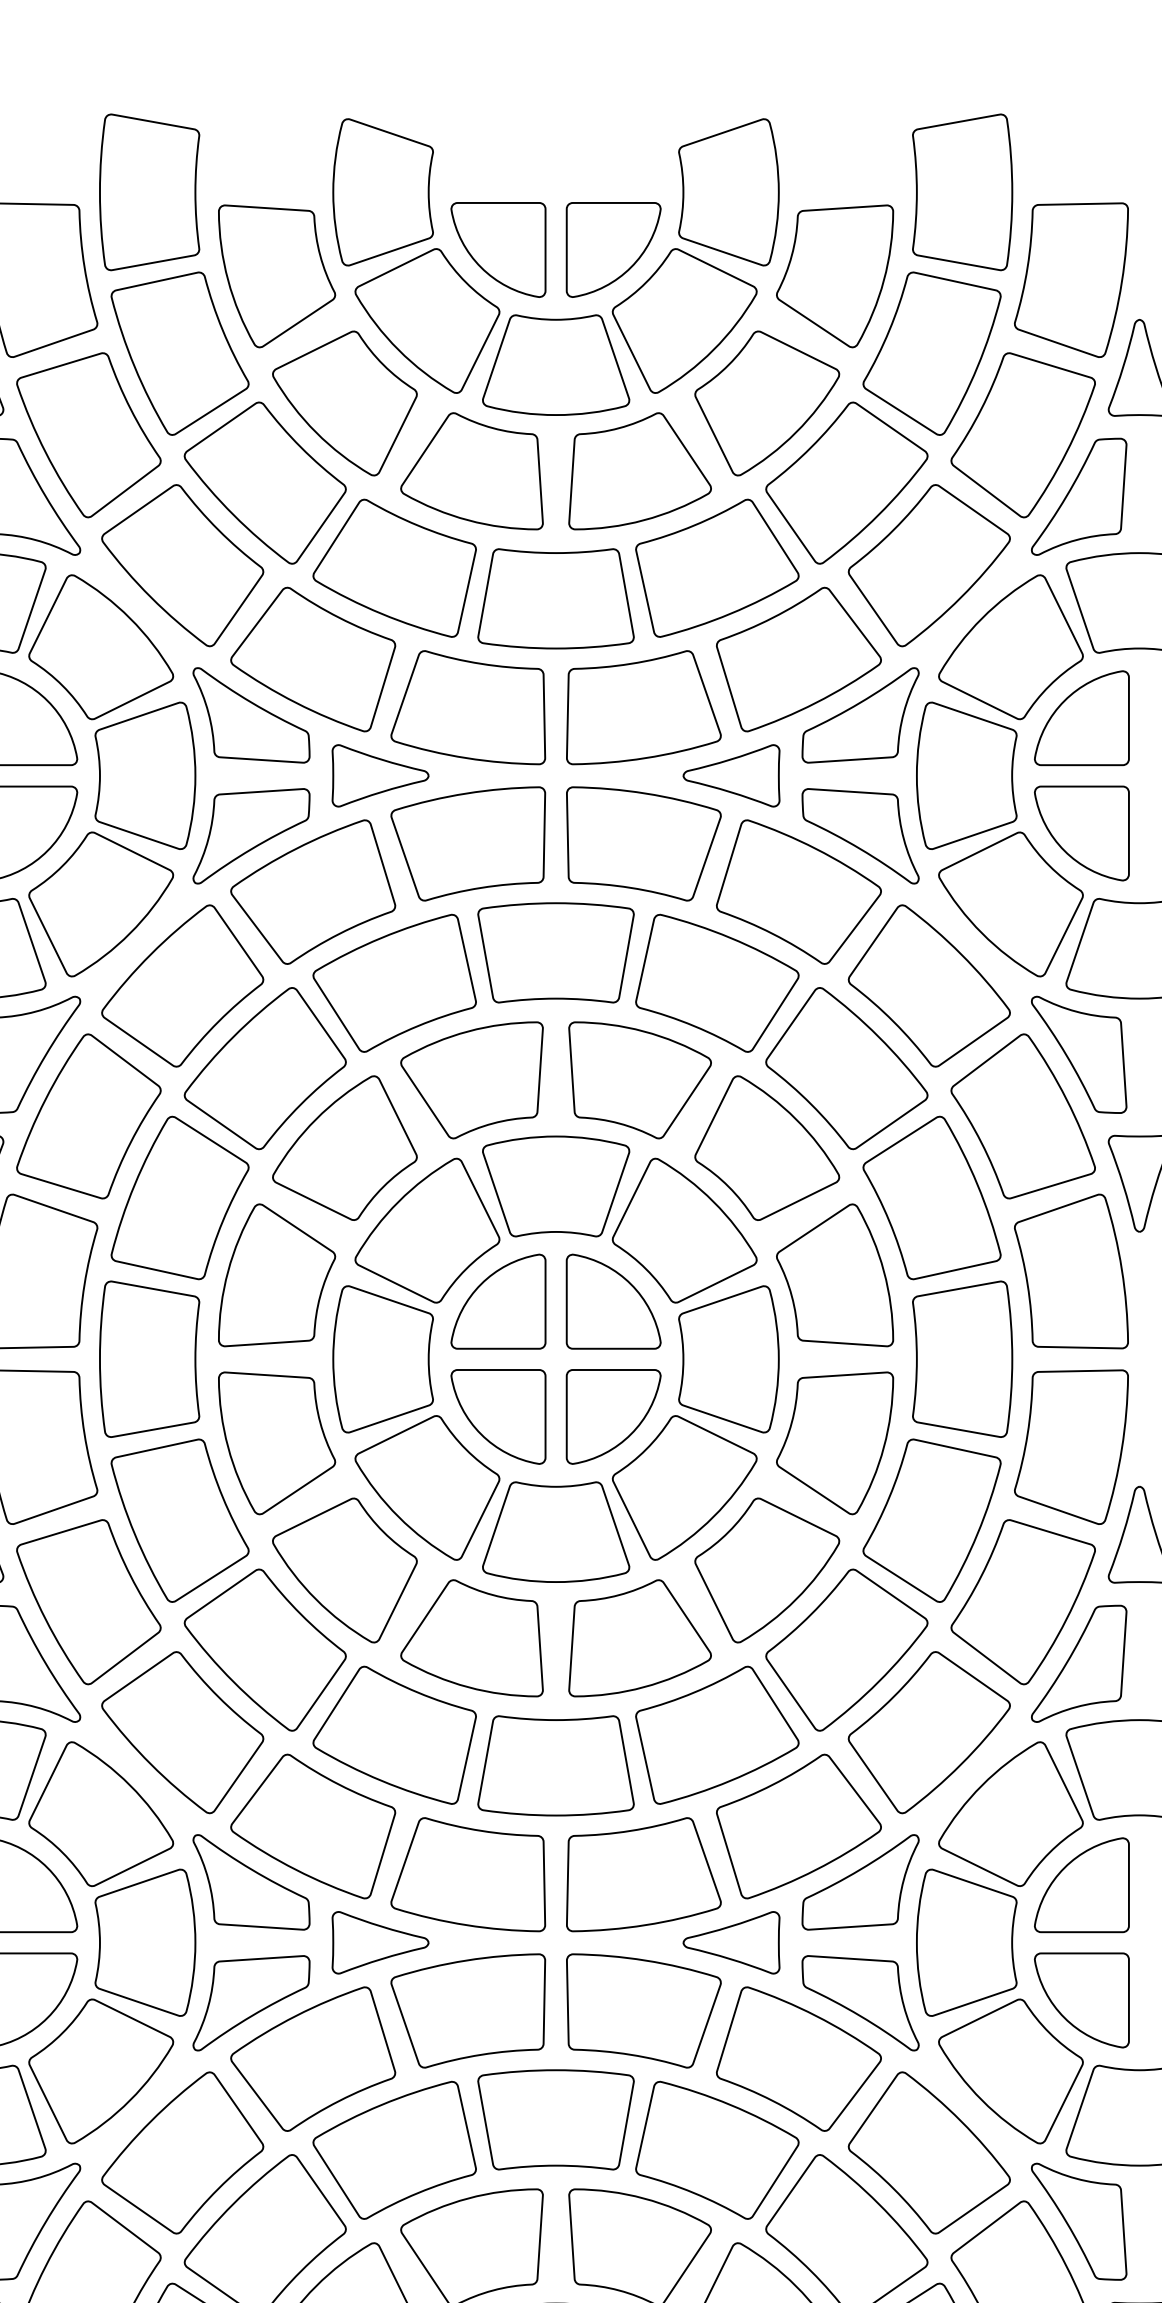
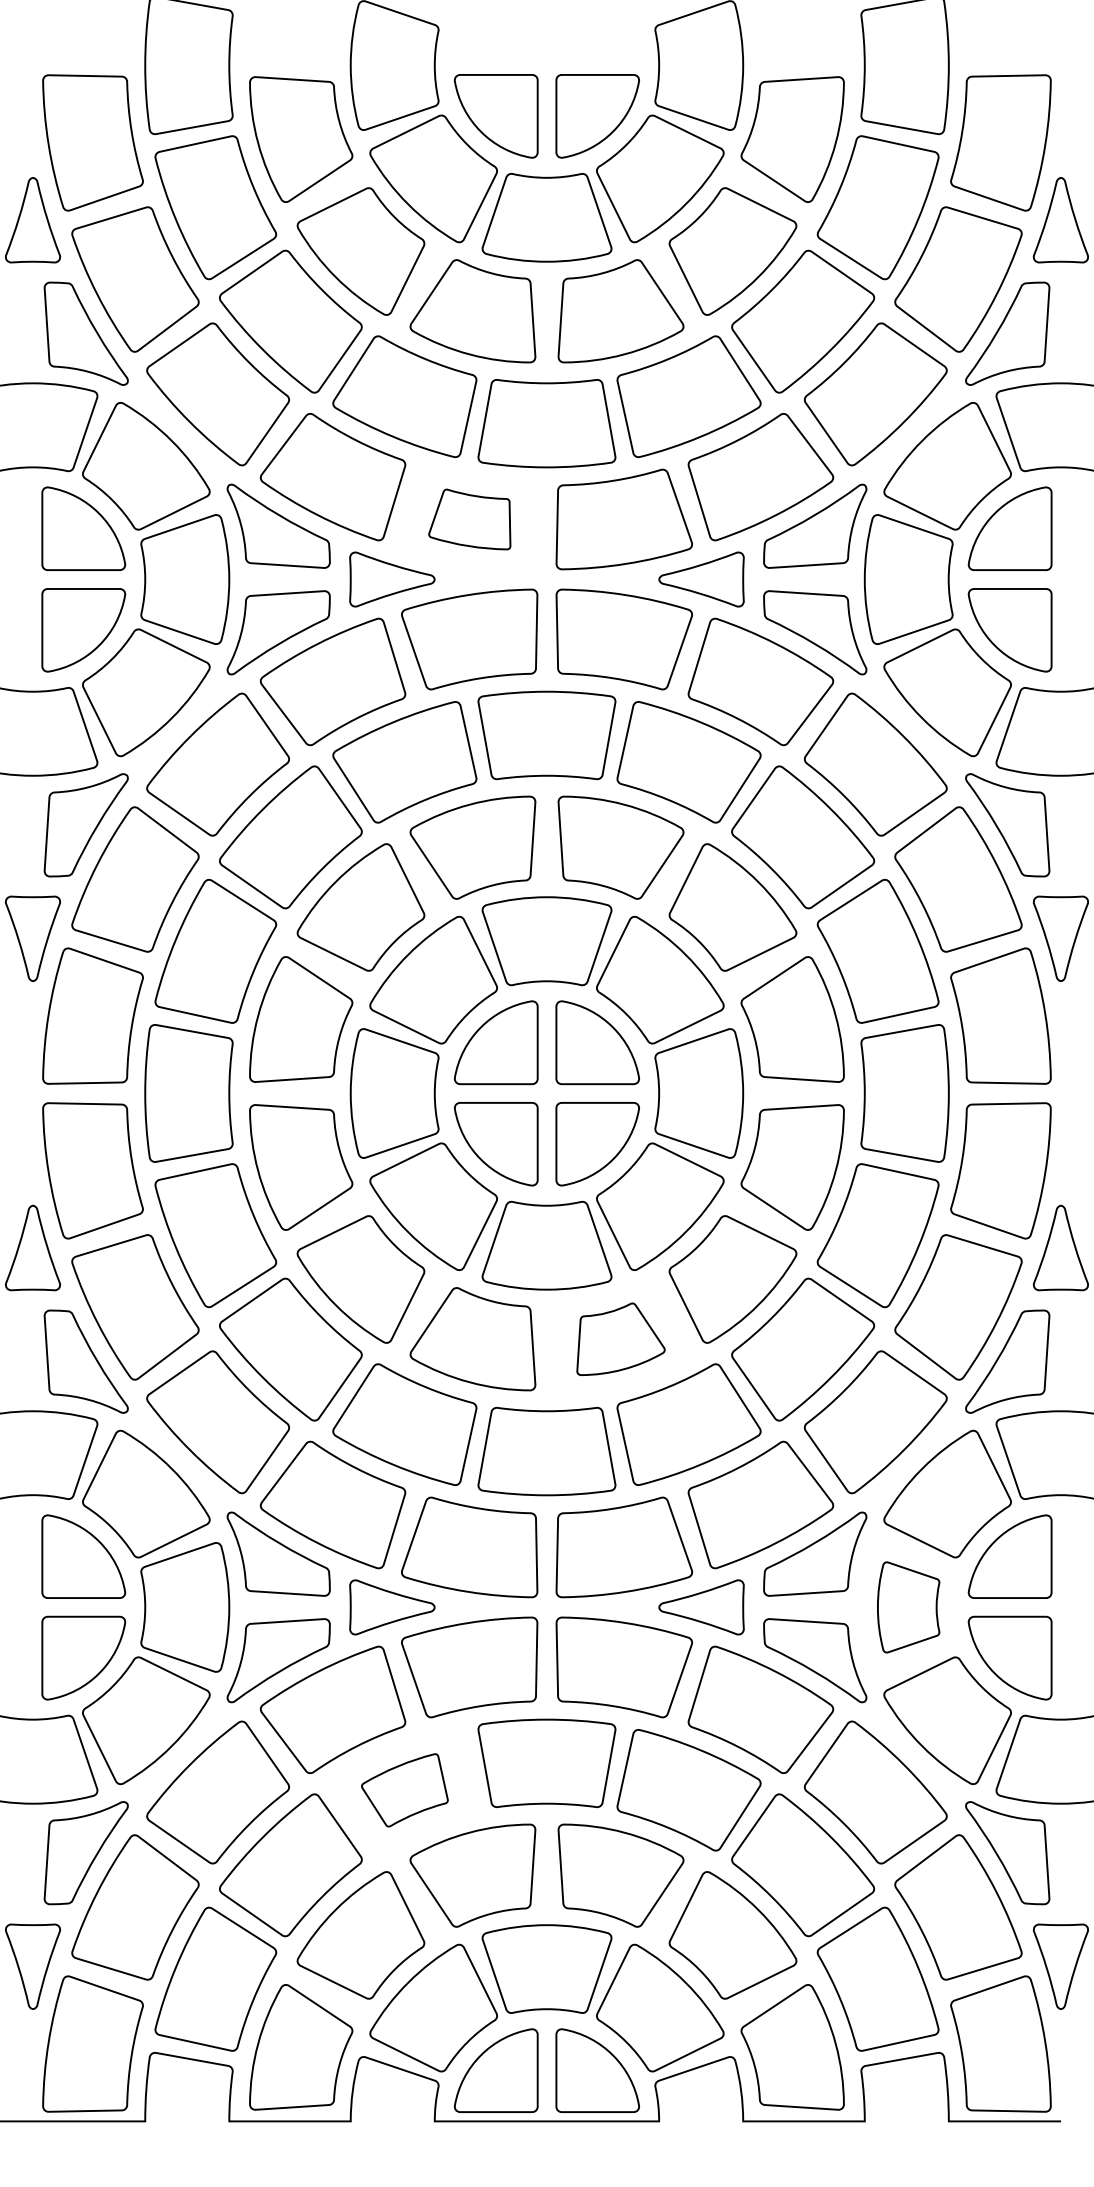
part: (468, 707) -> (469, 519), size x0.6
part: (639, 1638) -> (620, 1339), size x0.7
part: (966, 1942) -> (908, 1607), size x0.7
part: (394, 2150) -> (404, 1790), size x0.6

